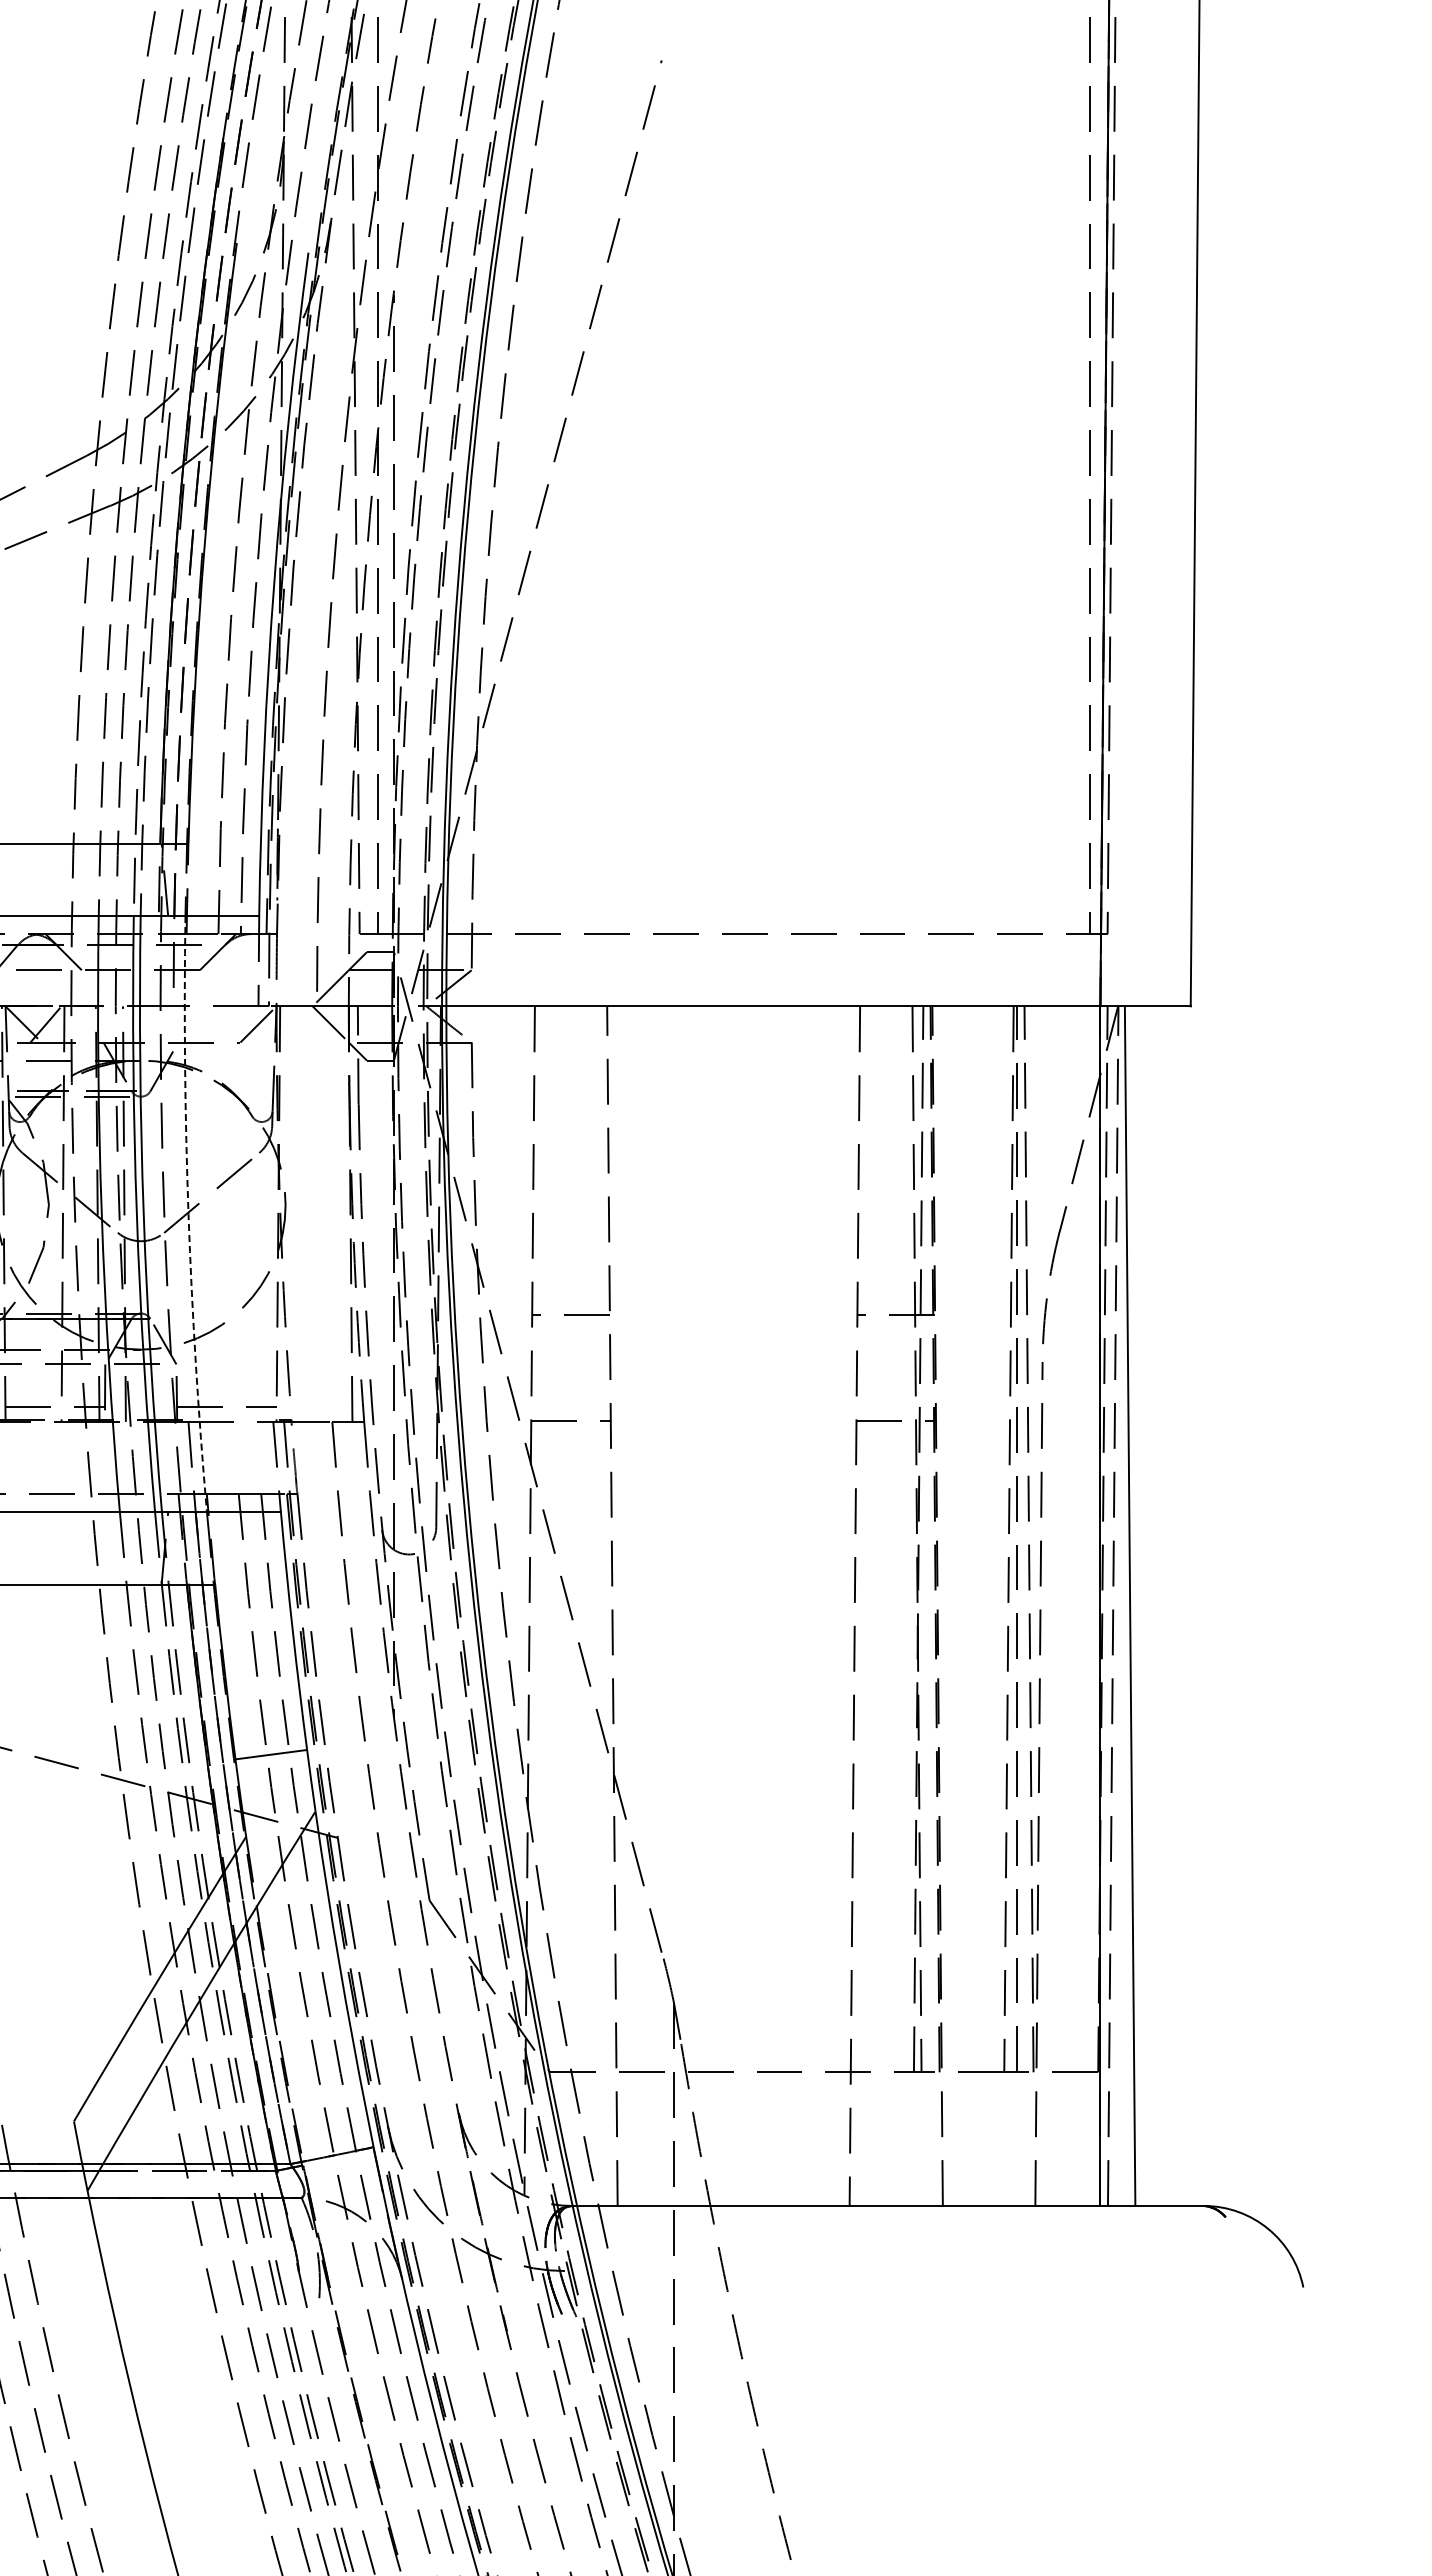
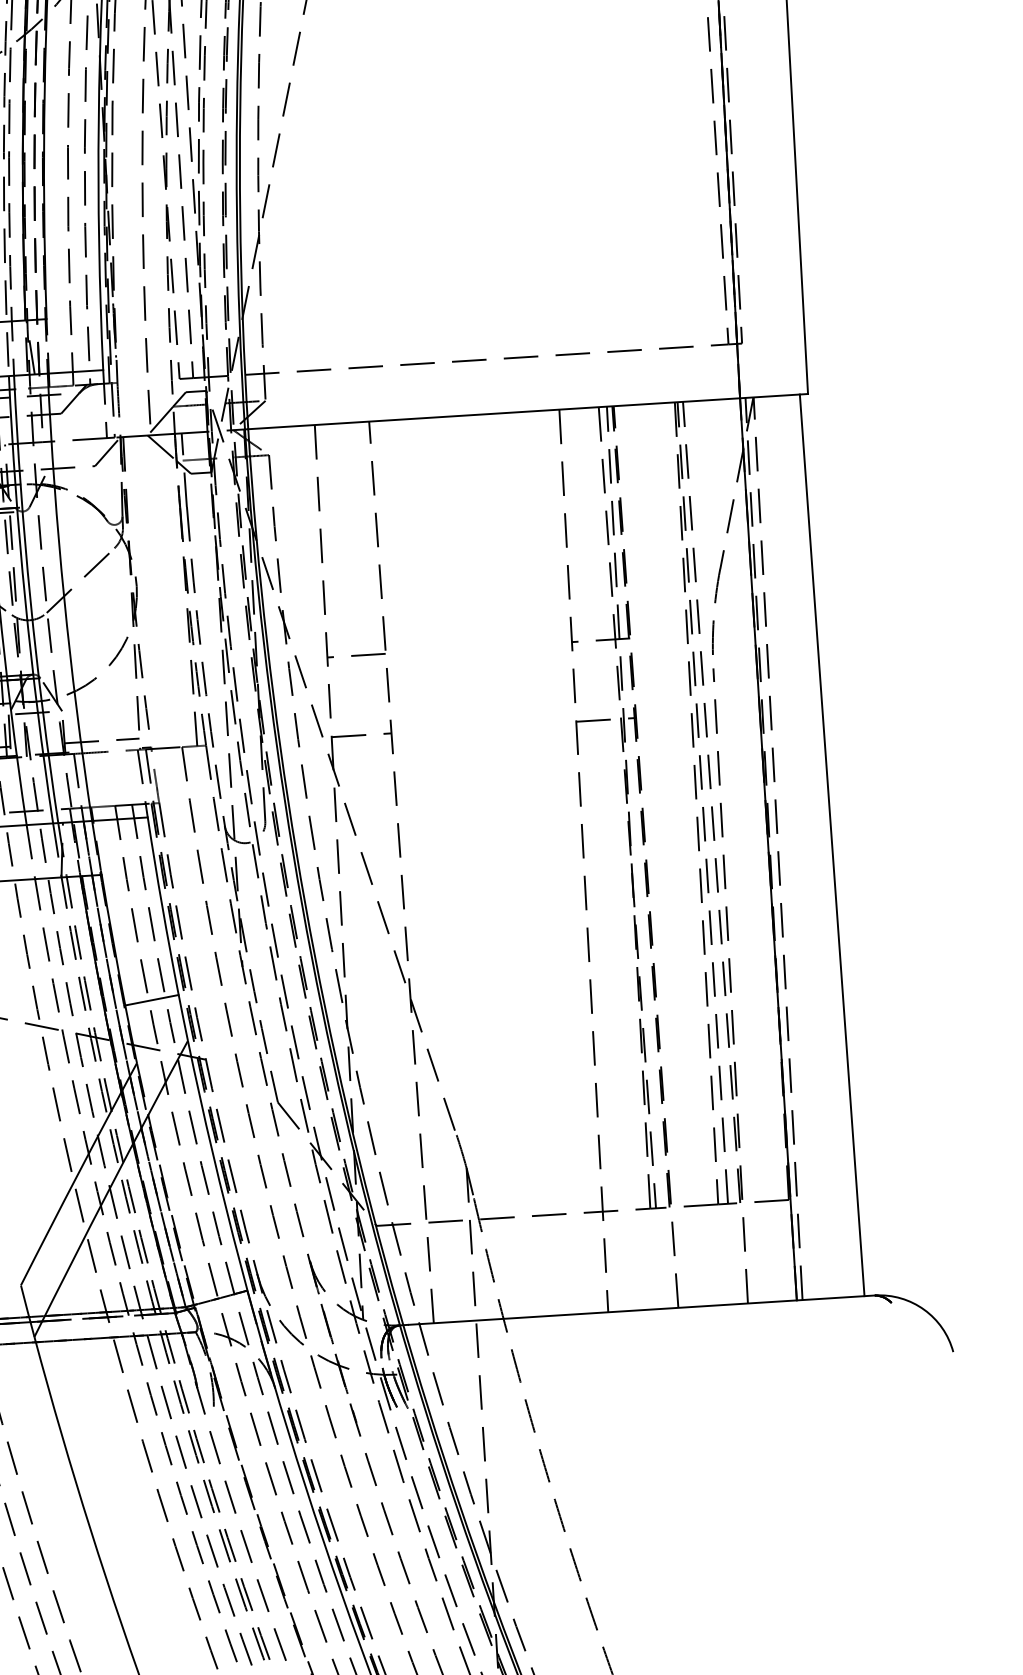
arc: (188, 1214) -> (64, 597), dashed -> solid
line: (1129, 1605) -> (831, 844), moved

